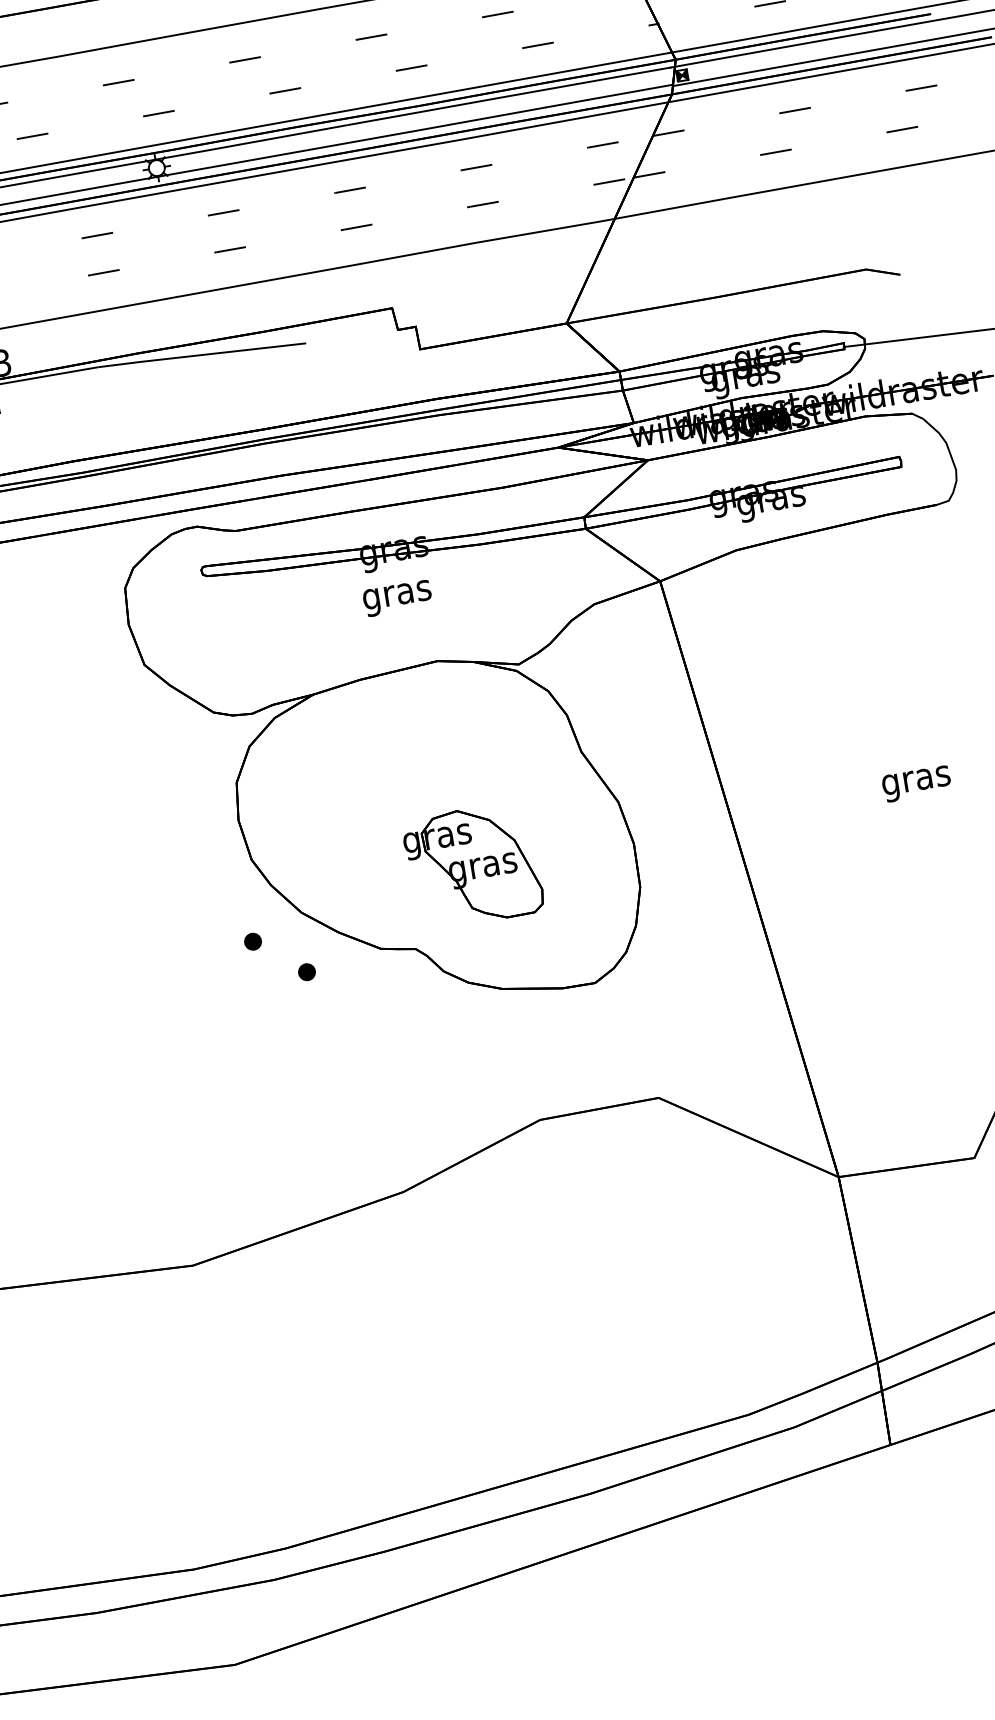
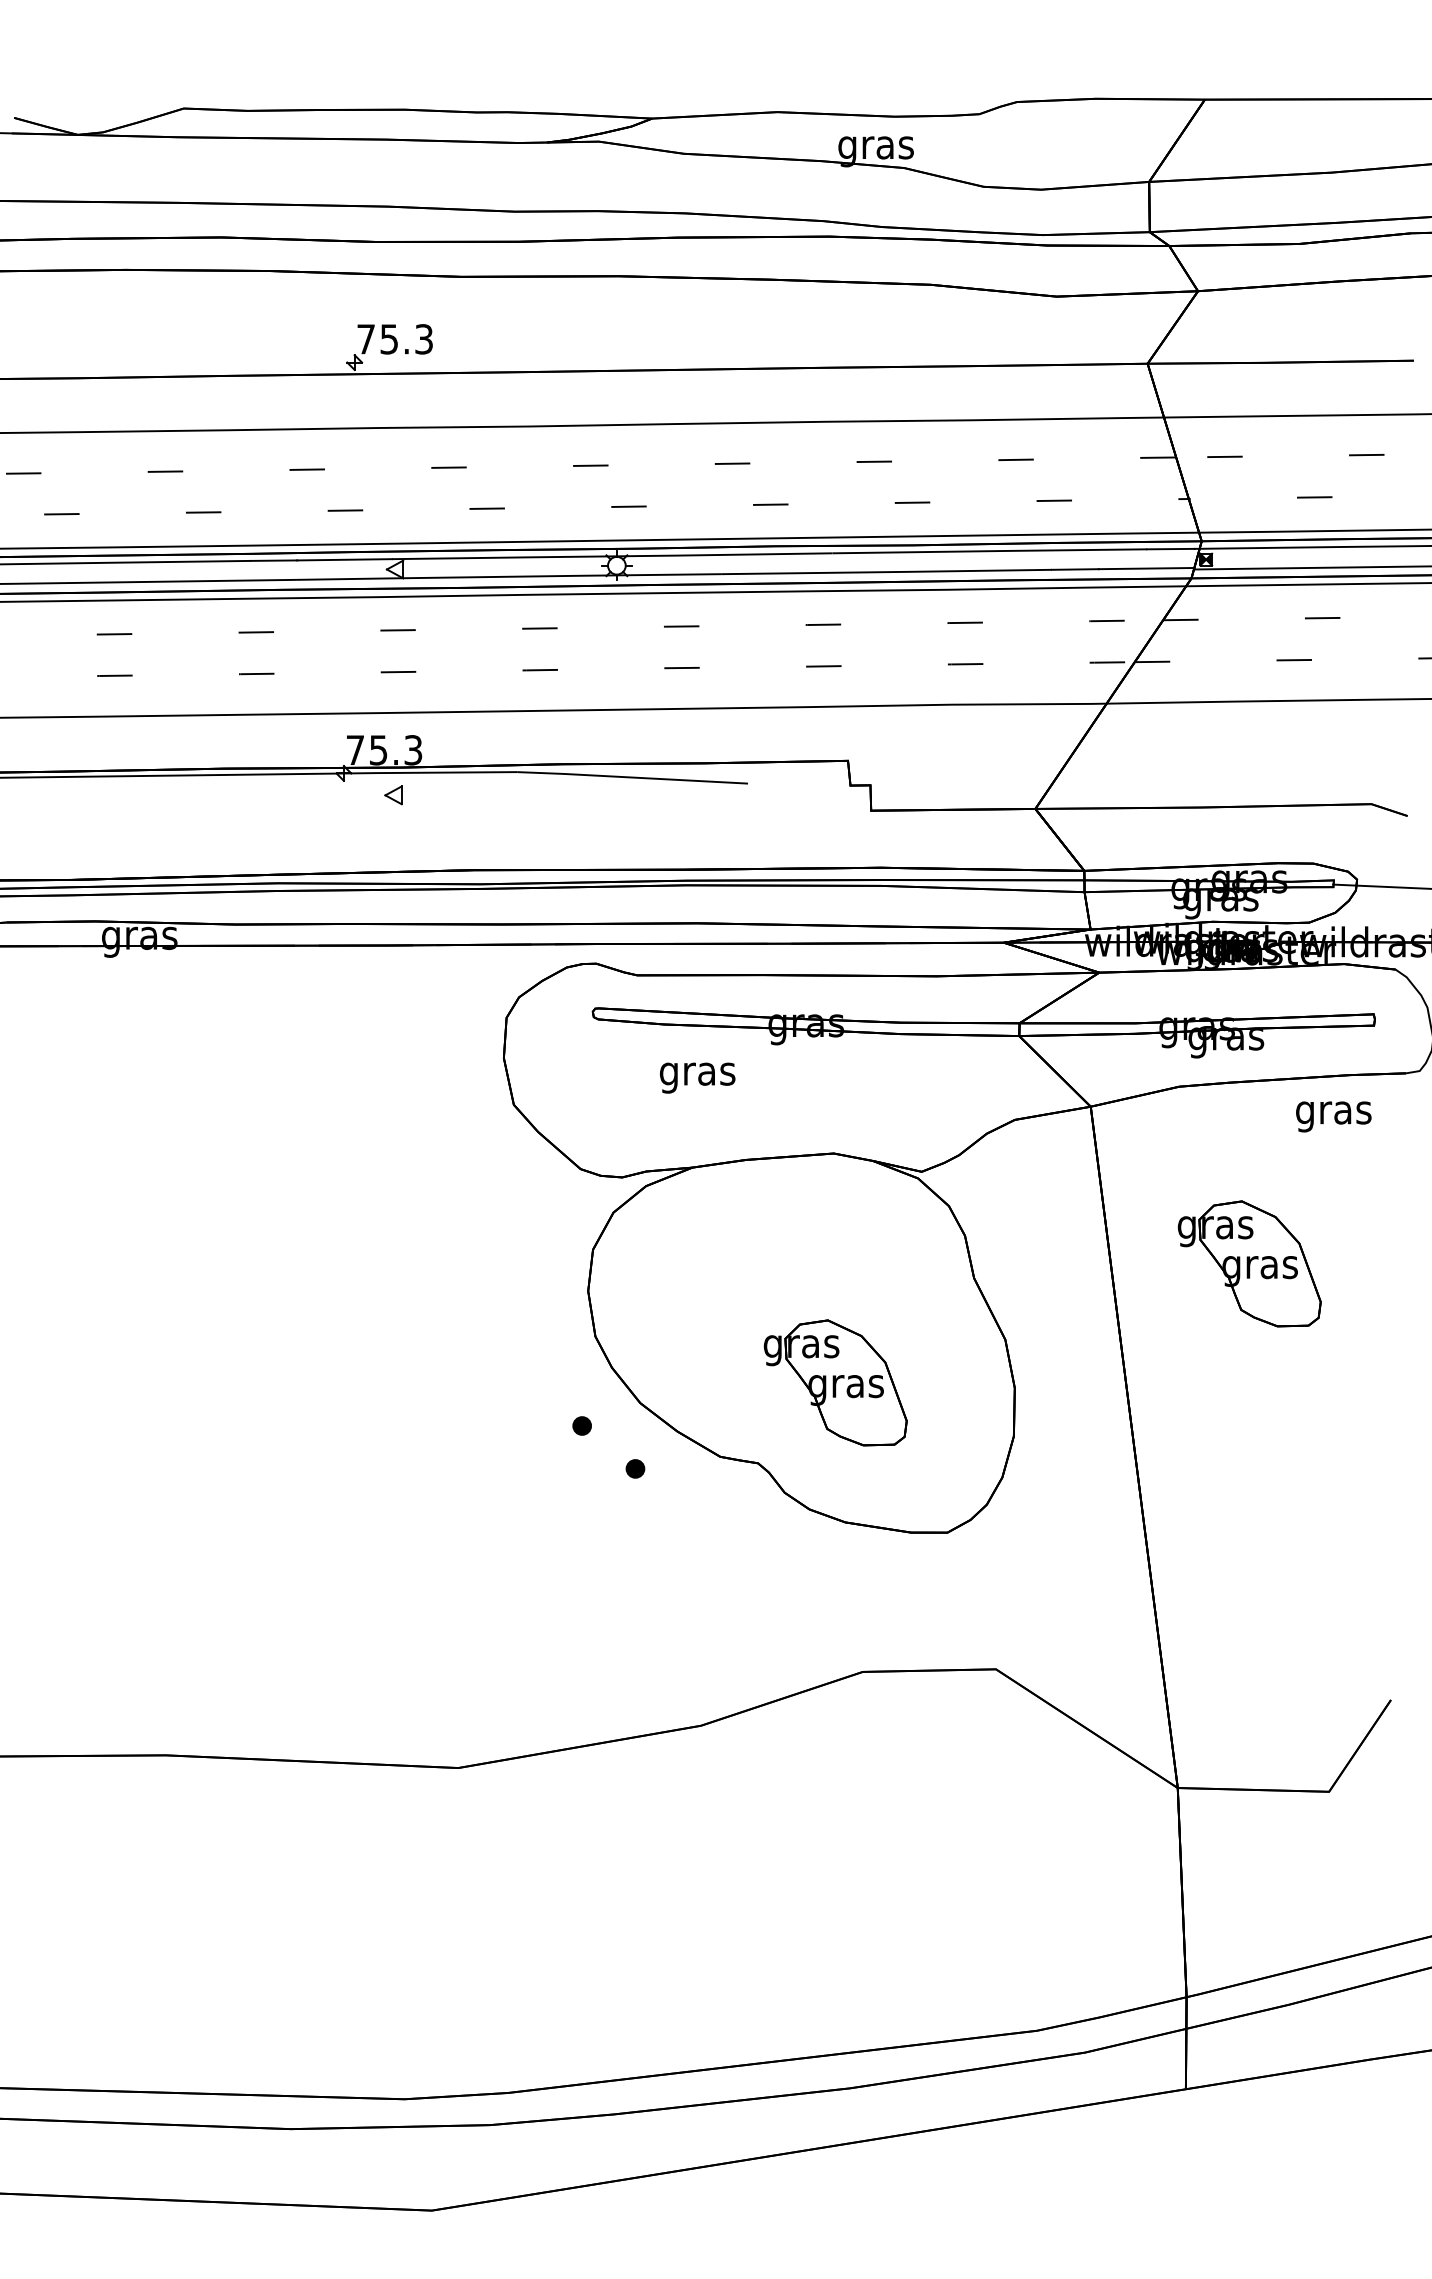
text: (397, 597) -> (697, 1077), moved
part: (825, 697) -> (1249, 1263), added
text: (916, 783) -> (1333, 1116), moved

